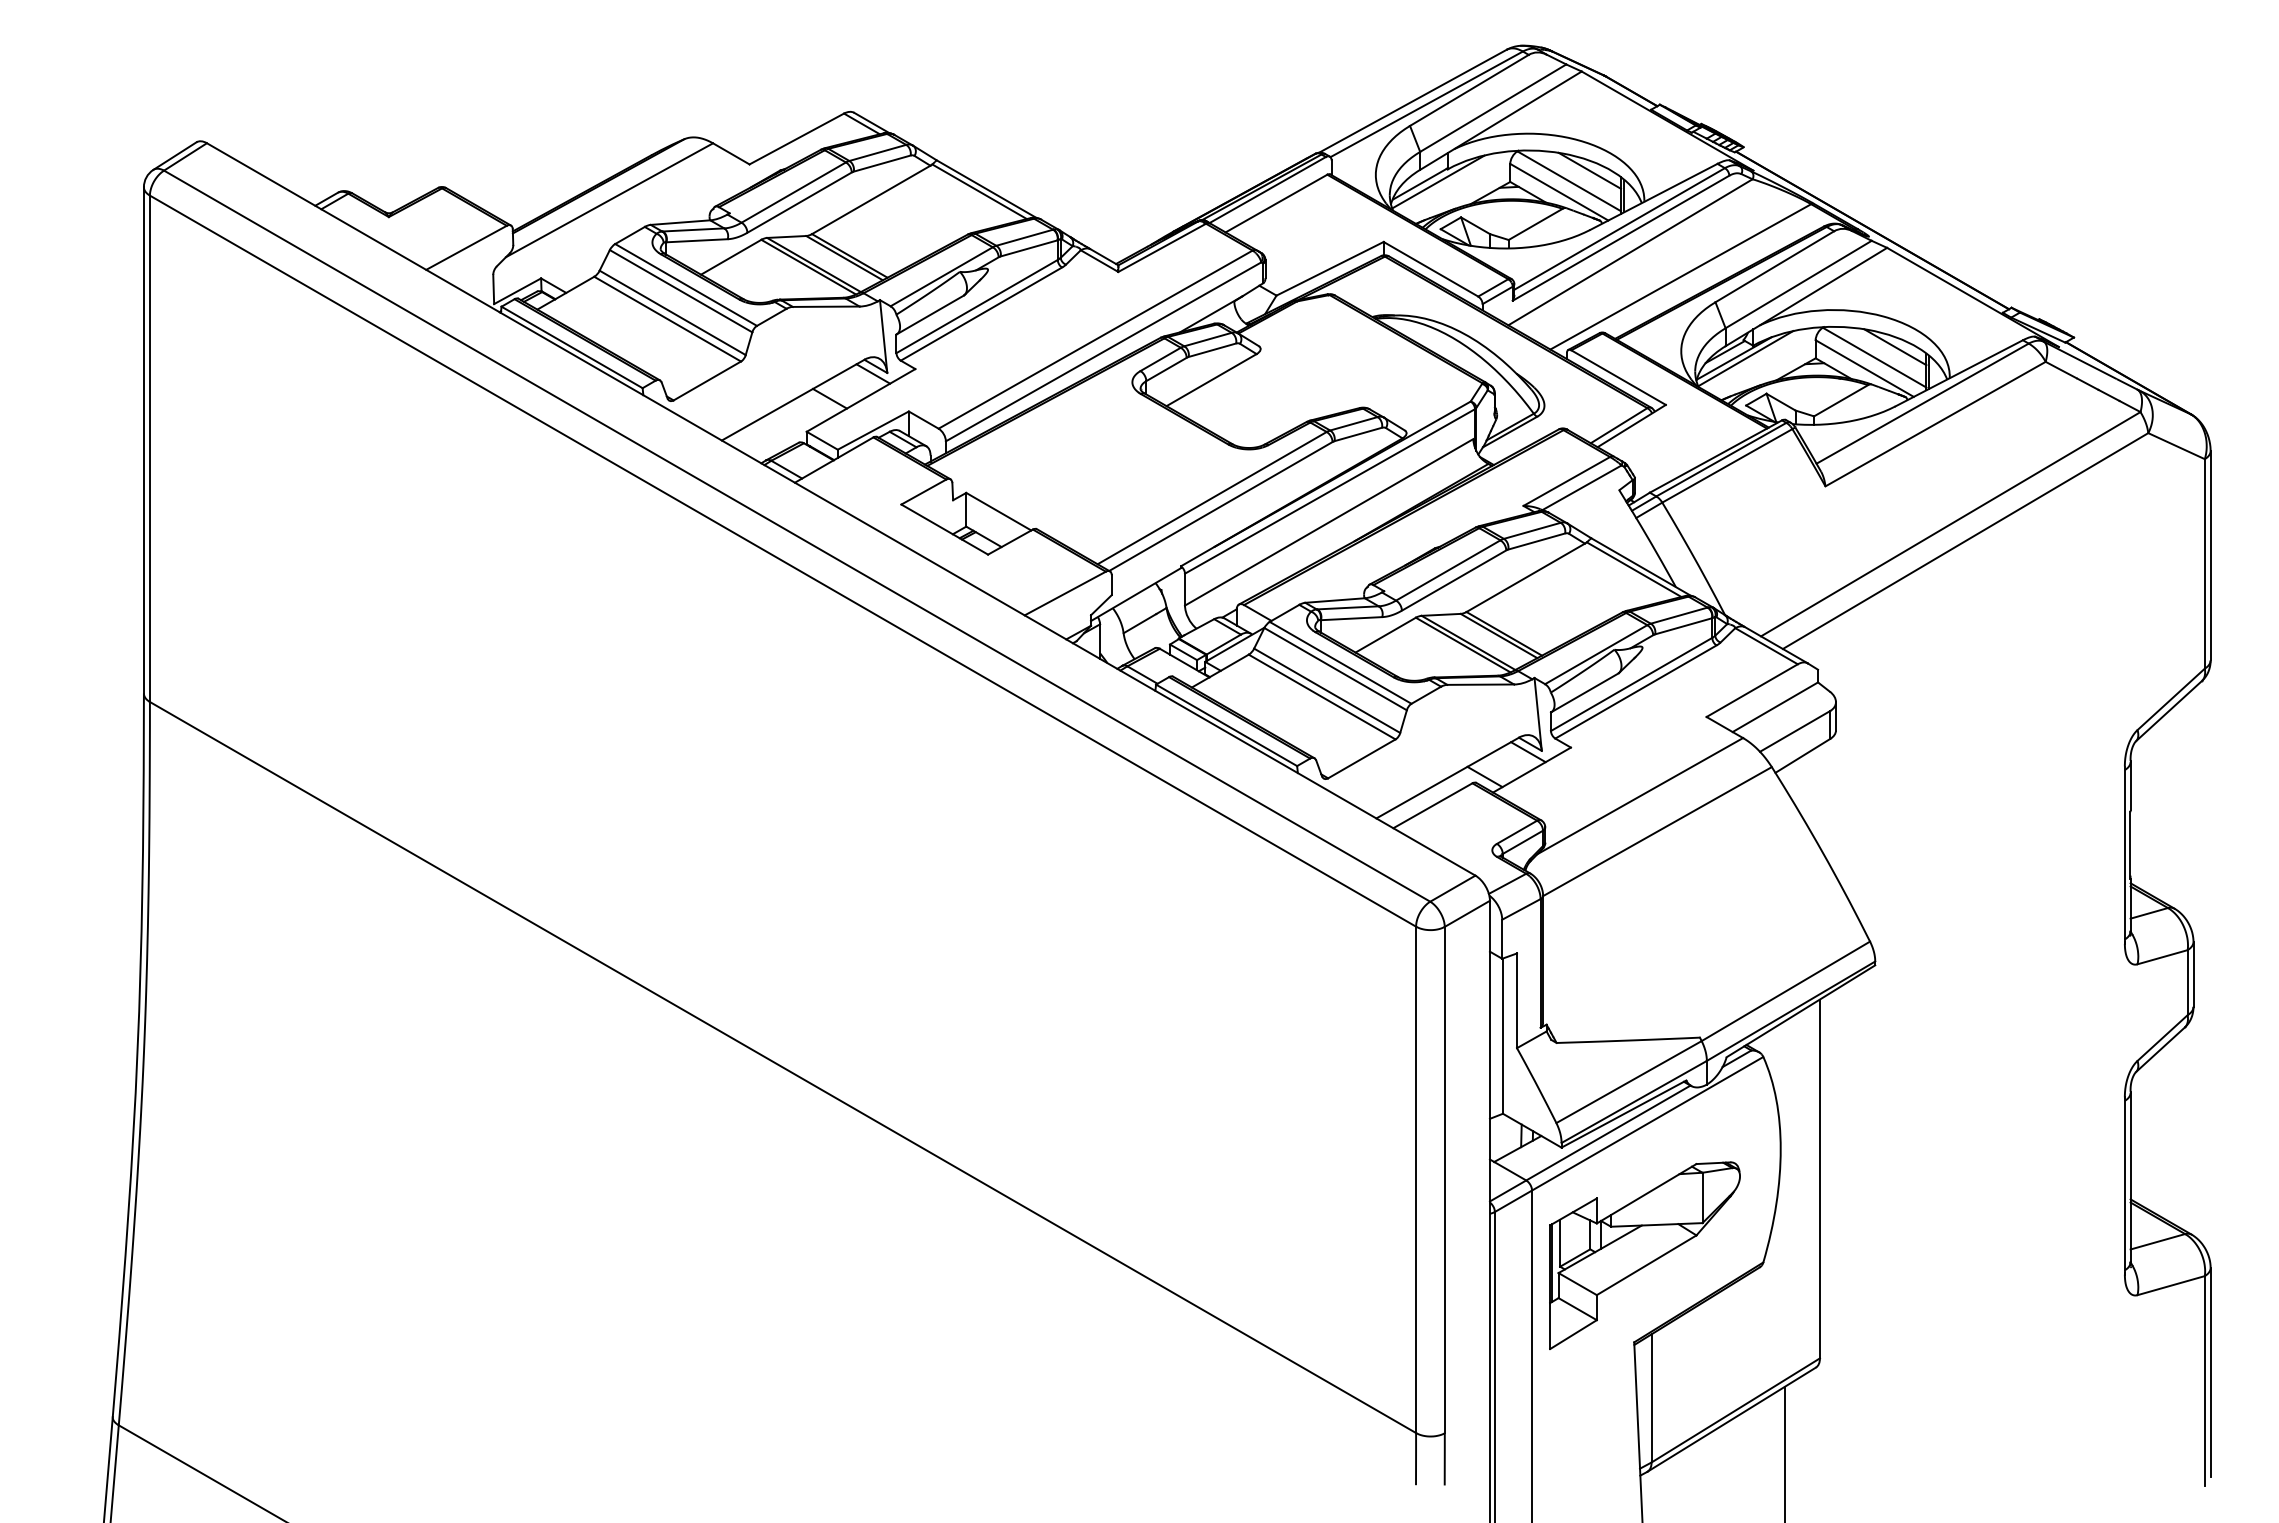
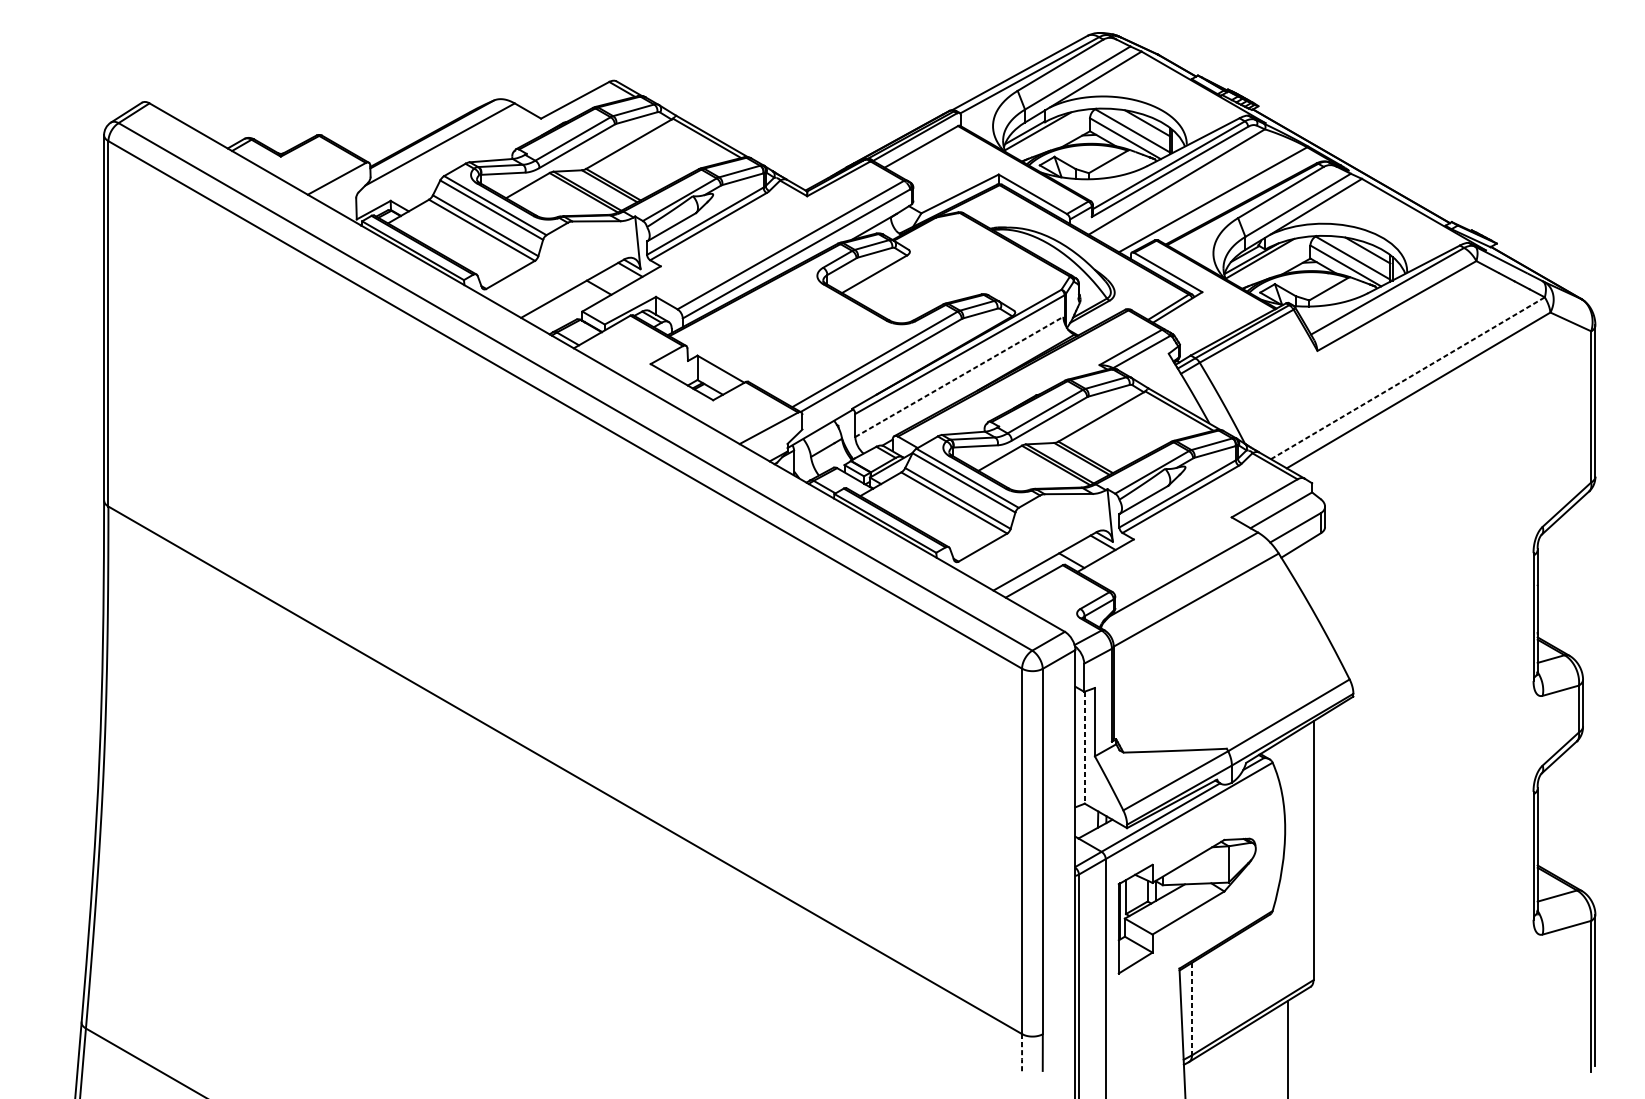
line: (1329, 522) -> (959, 377), solid -> dashed
line: (1951, 523) -> (1408, 377), solid -> dashed
line: (1502, 1036) -> (1084, 747), solid -> dashed
line: (1651, 1398) -> (1191, 1009), solid -> dashed
line: (1416, 1459) -> (1022, 1053), solid -> dashed

